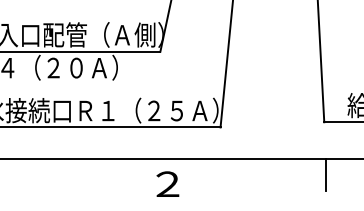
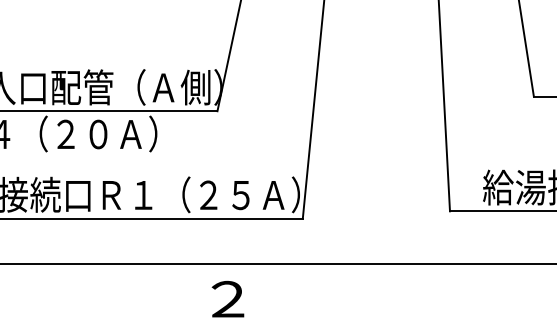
line: (326, 174) -> (452, 285), removed

